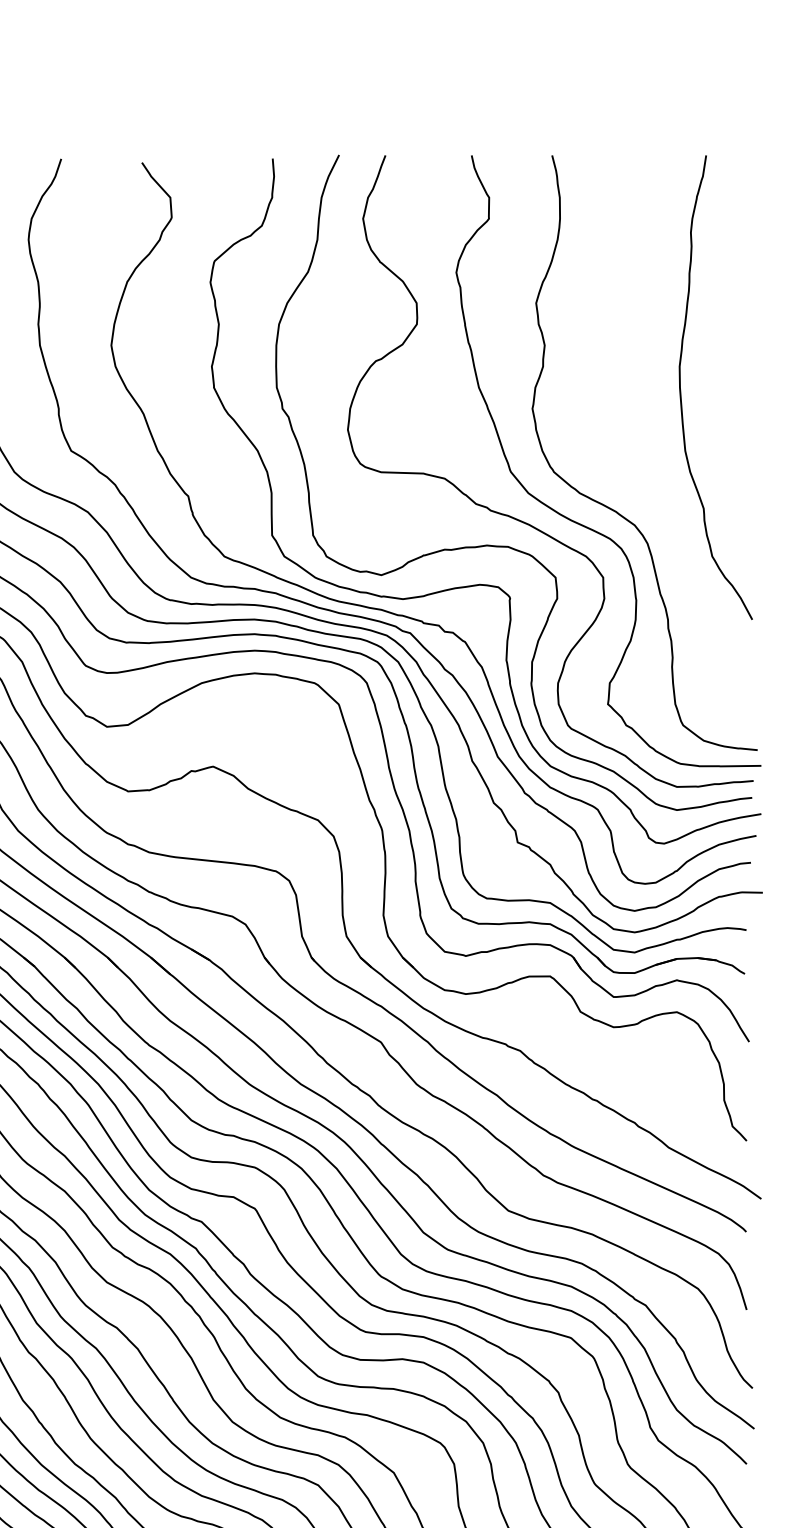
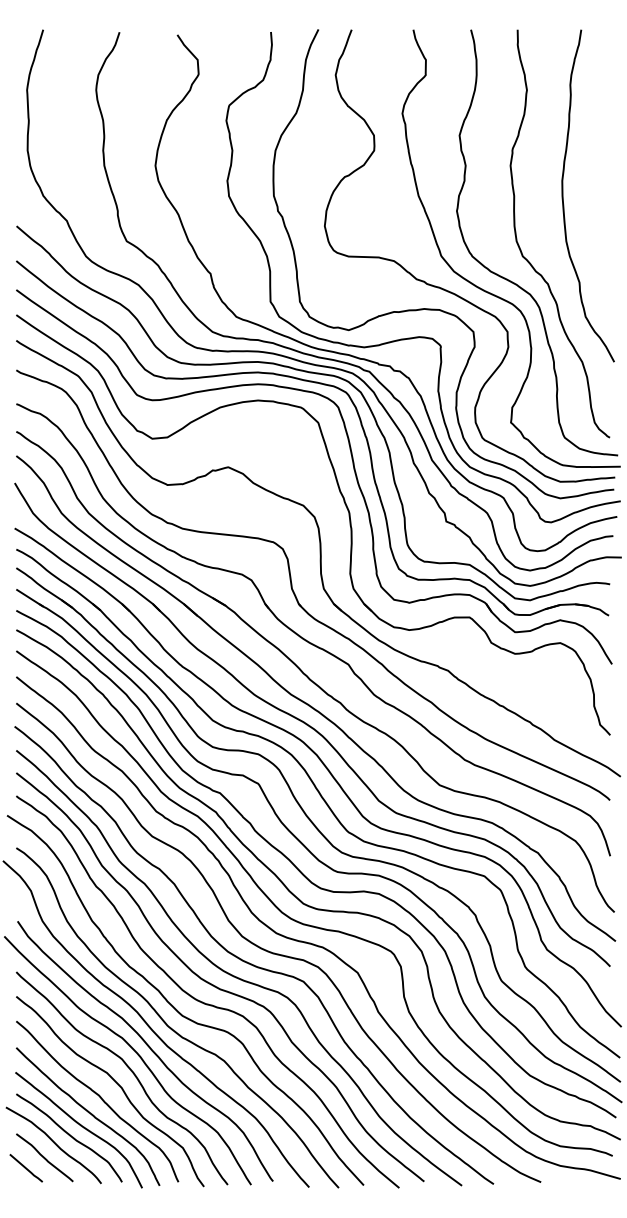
curve: (635, 480) -> (530, 262), added

